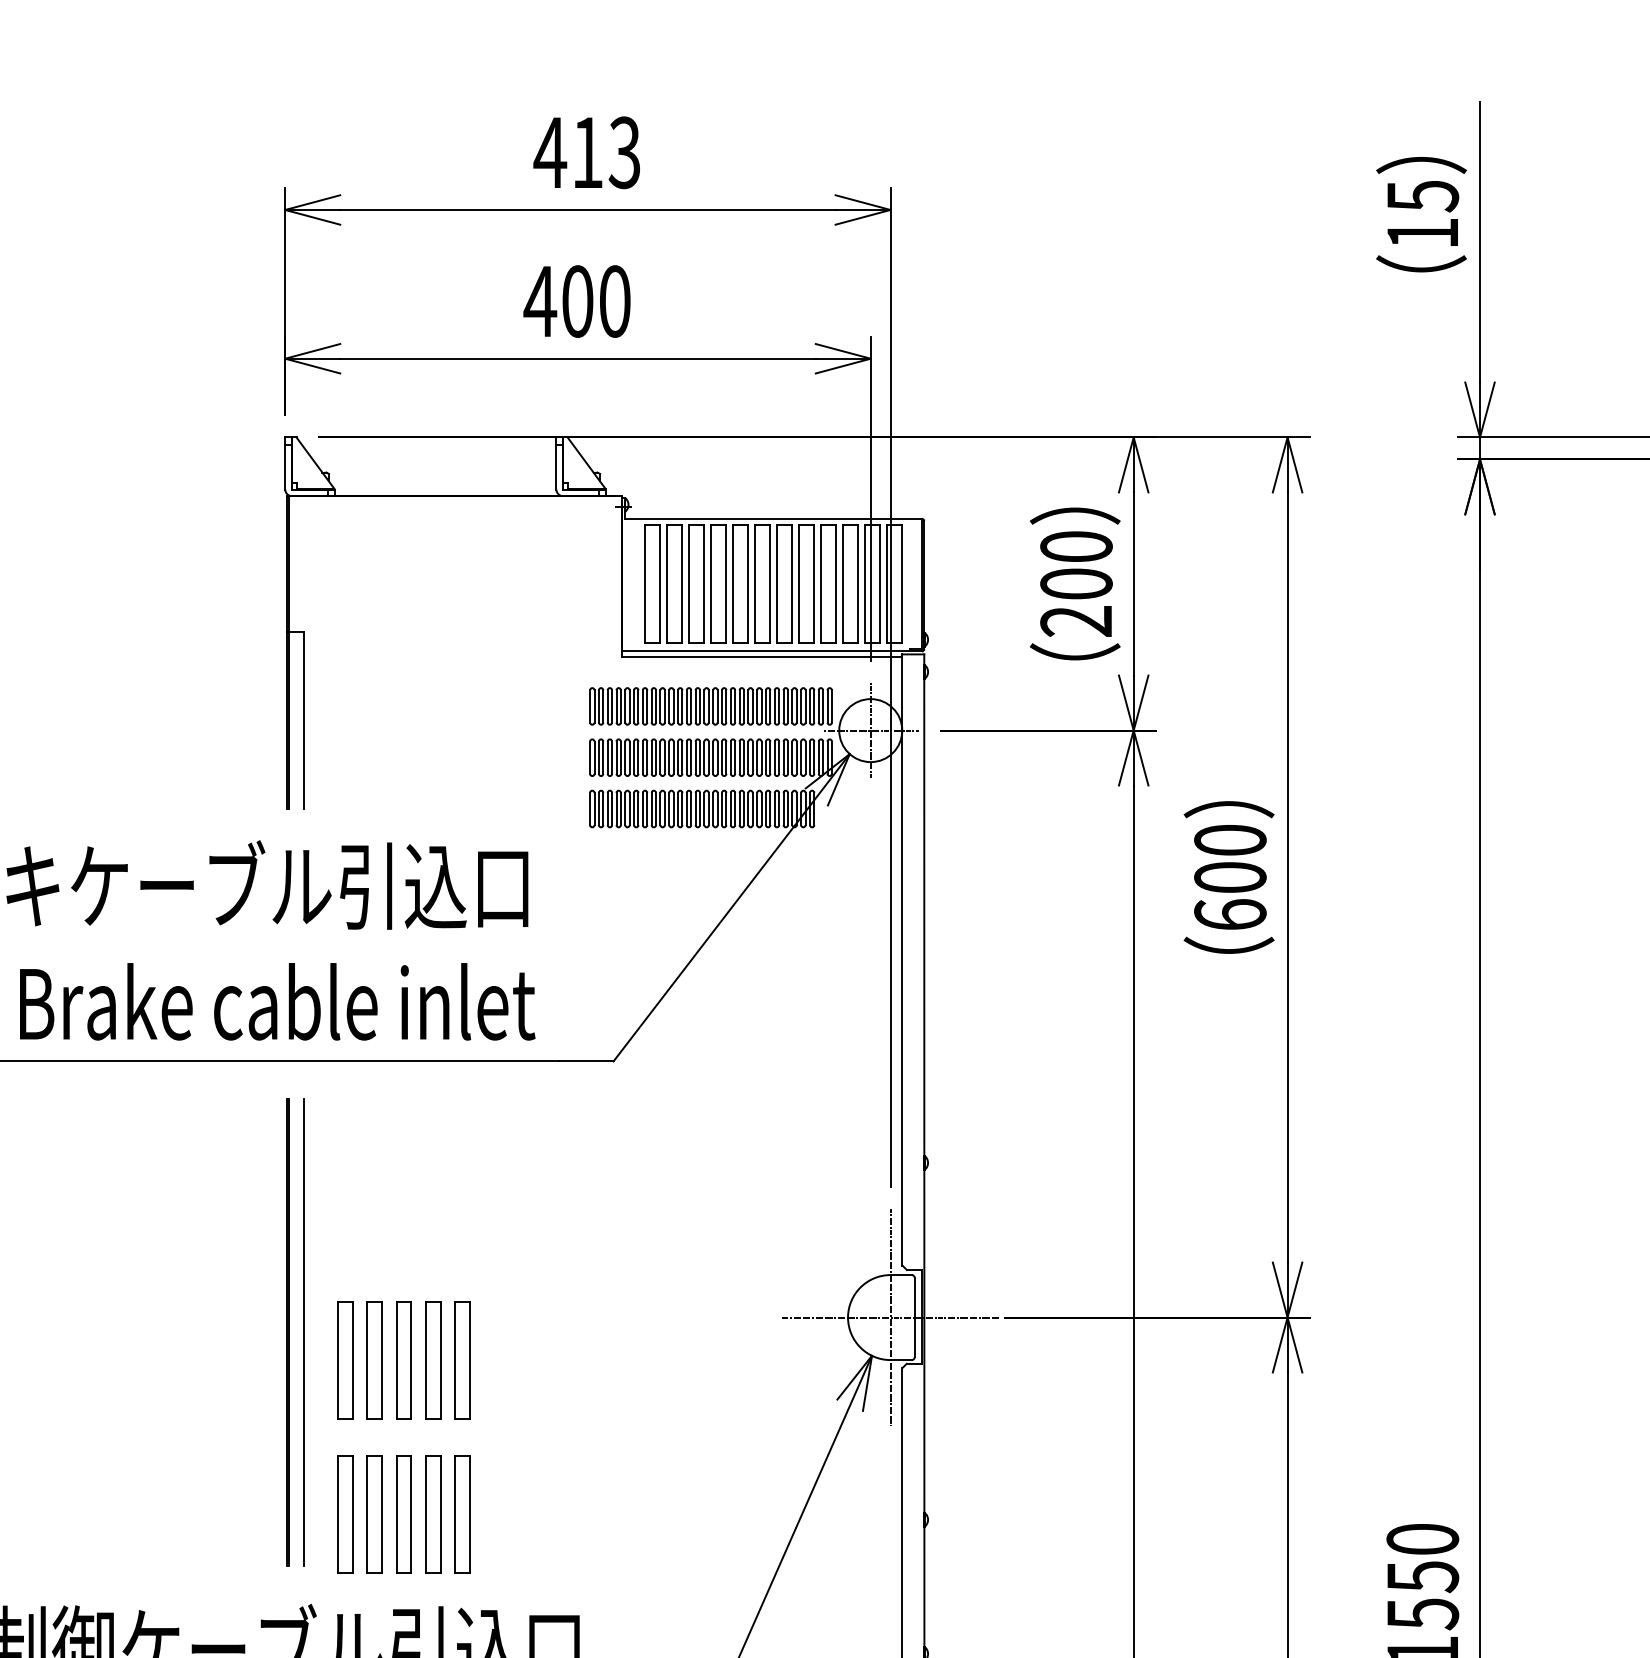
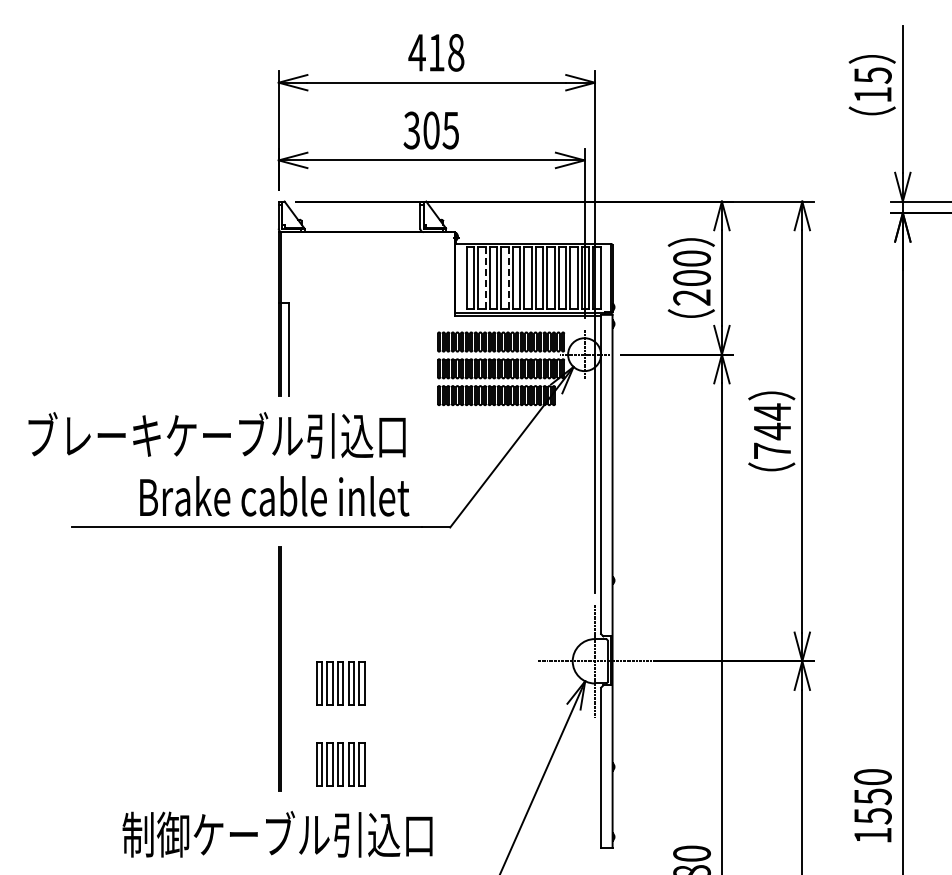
text: (623, 152) -> (455, 52), 413 -> 418
text: (577, 301) -> (431, 130), 400 -> 305
line: (681, 584) -> (485, 278), solid -> dashed
line: (725, 584) -> (508, 278), solid -> dashed
text: (1230, 875) -> (772, 430), 600 -> 744
line: (303, 1333) -> (288, 669), removed
part: (403, 1360) -> (340, 683), size x0.7
part: (403, 1515) -> (340, 764), size x0.7

